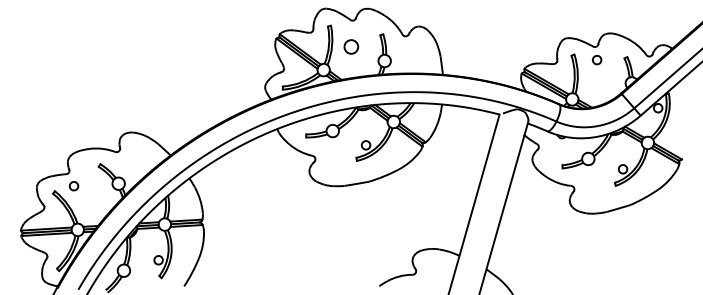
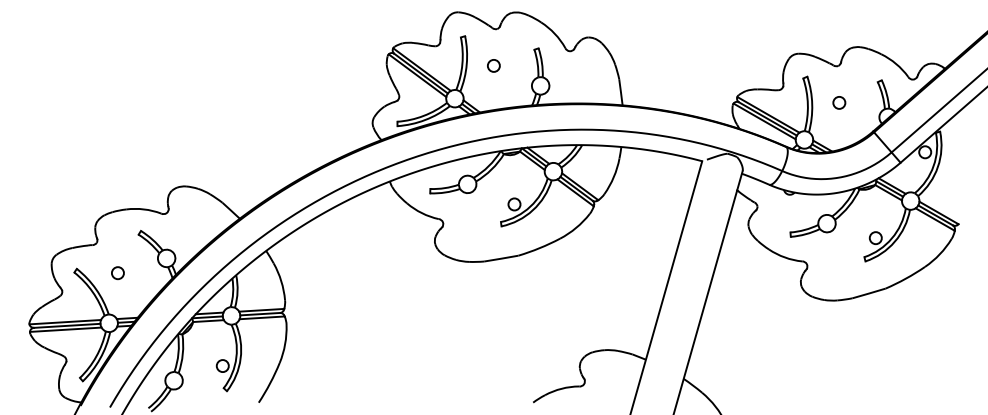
circle: (351, 46) -> (494, 65), size x0.62
circle: (597, 60) -> (839, 103), moved
circle: (73, 186) -> (117, 273), moved

